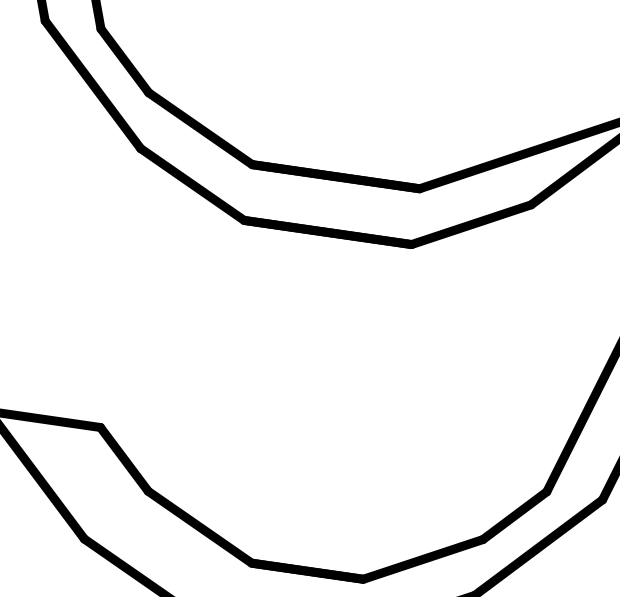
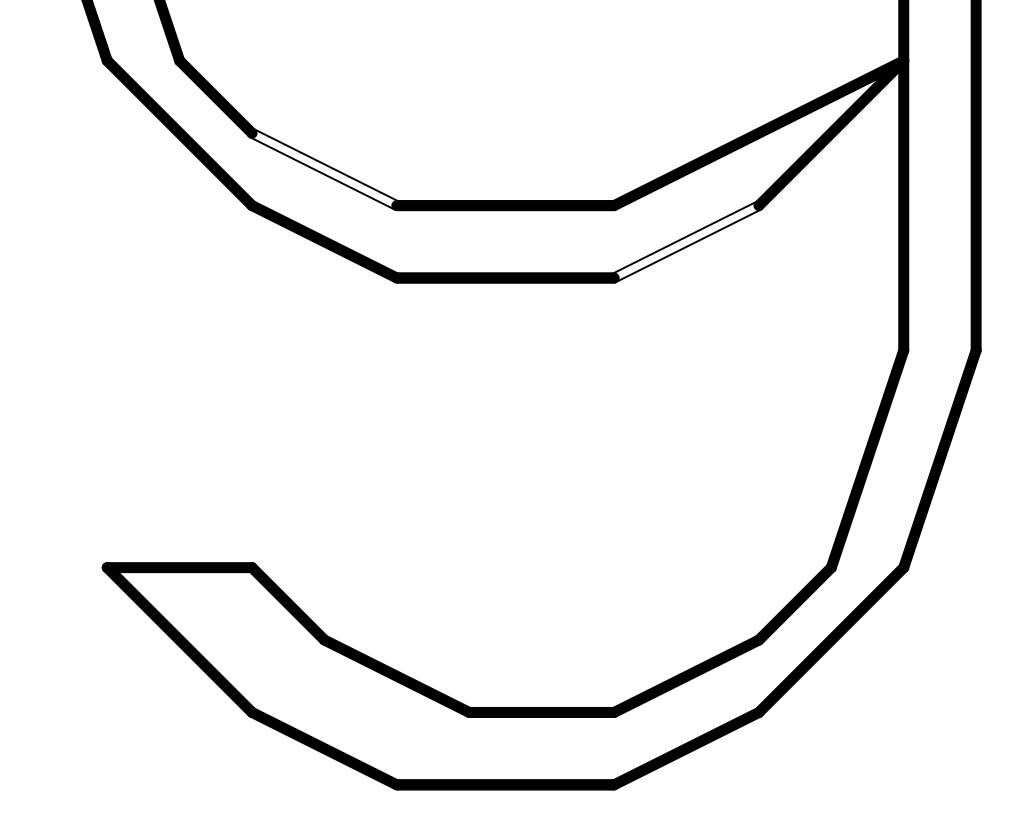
fill: (200, 128) -> (324, 169), removed
fill: (471, 224) -> (686, 241), removed

